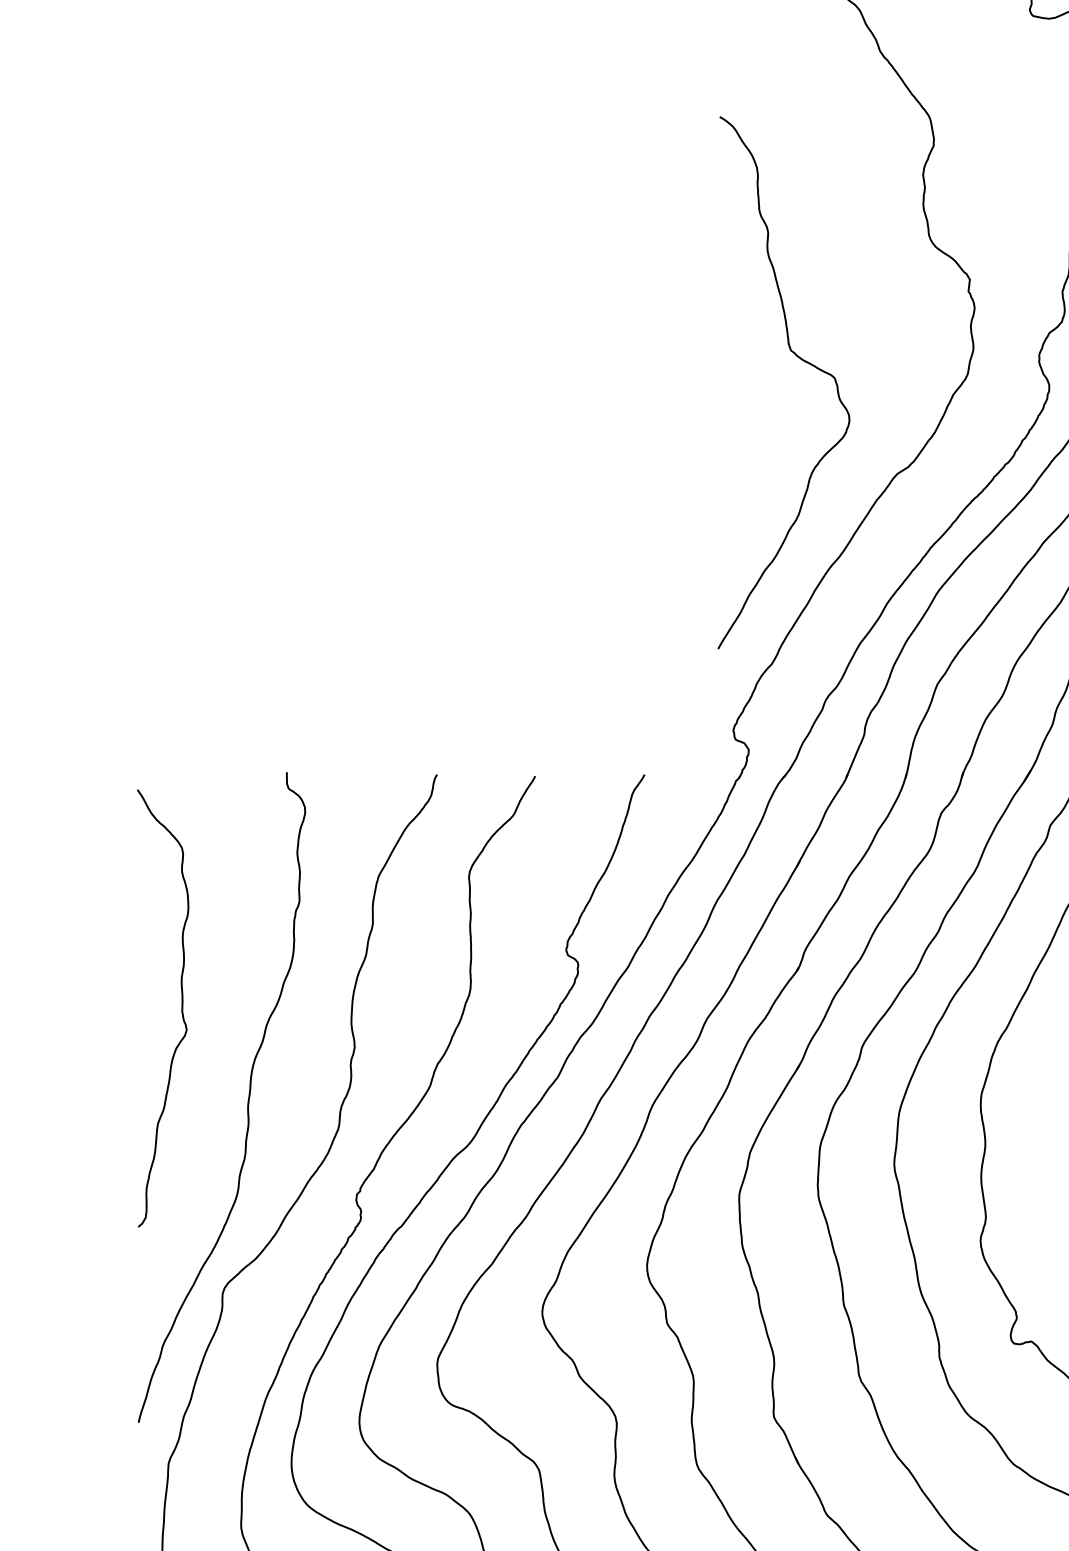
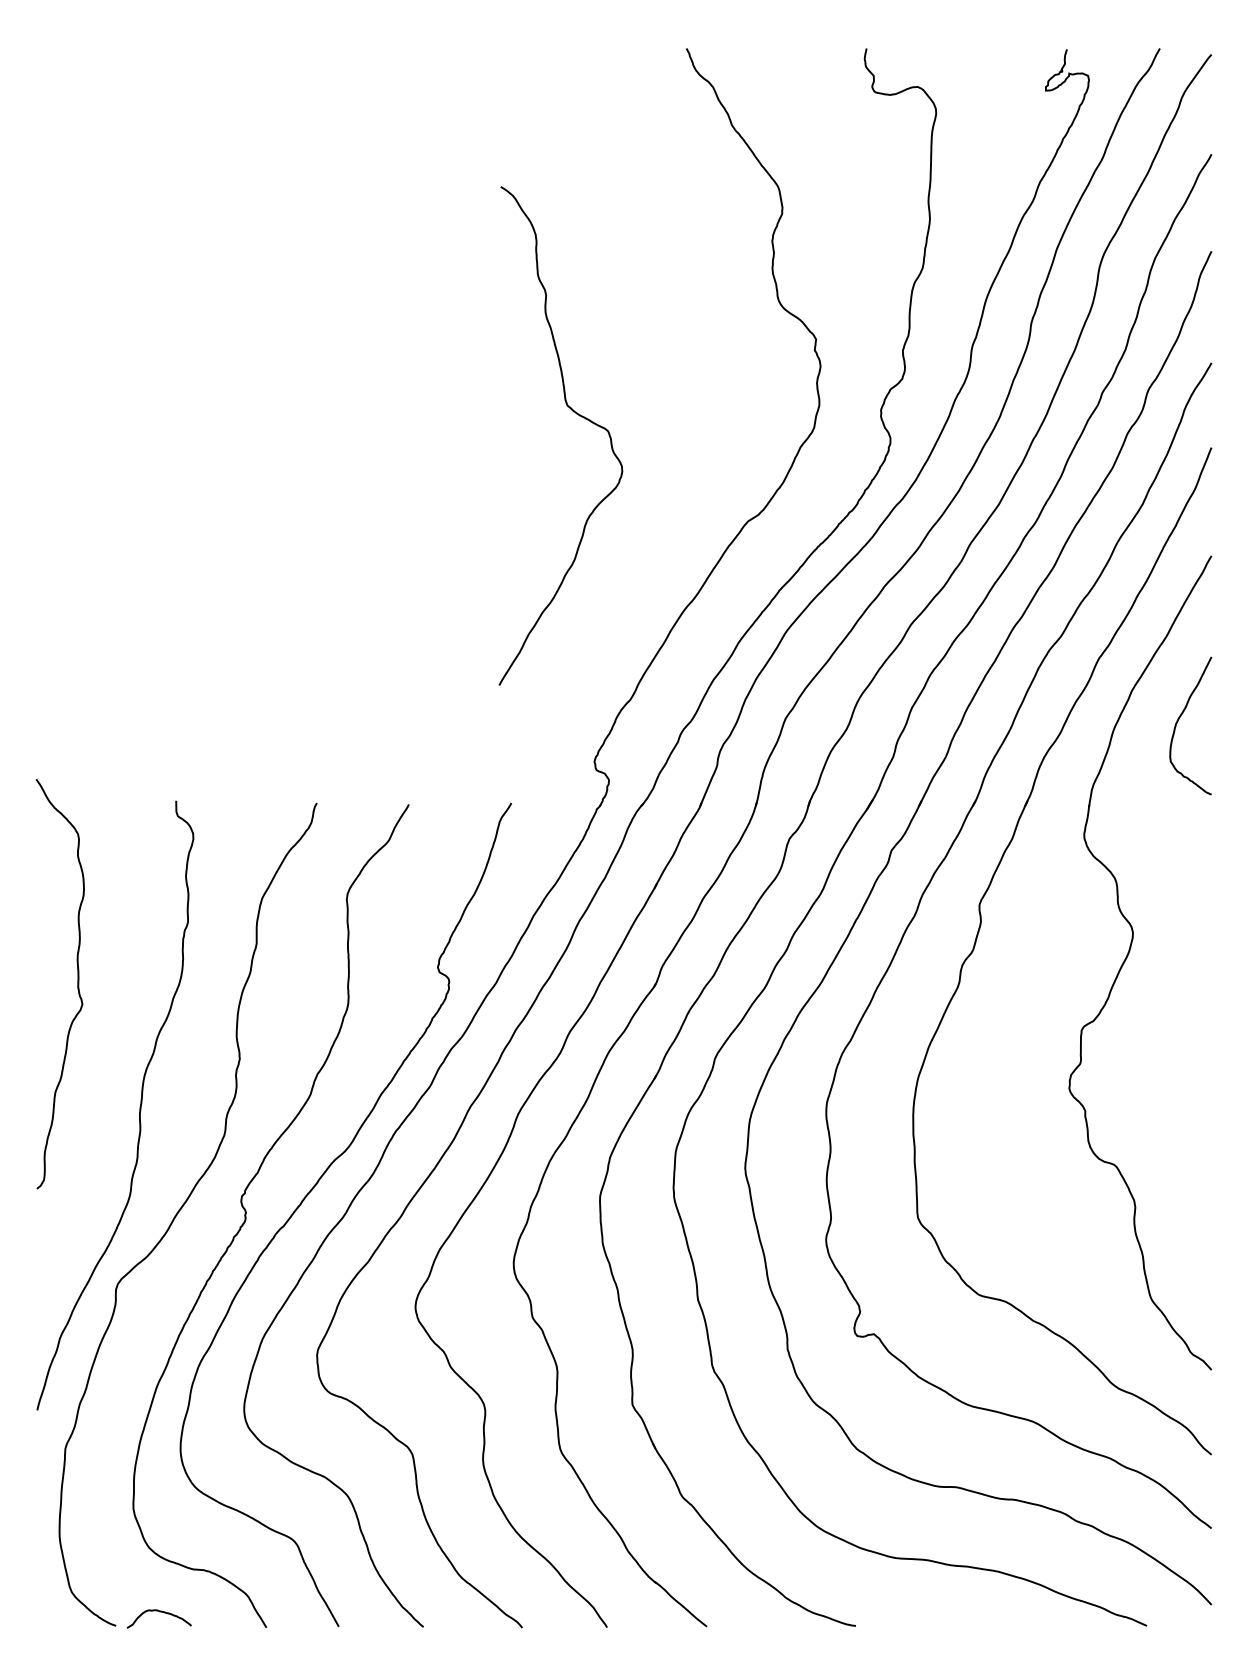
curve: (800, 359) -> (576, 414), moved
curve: (181, 1008) -> (77, 984), moved

